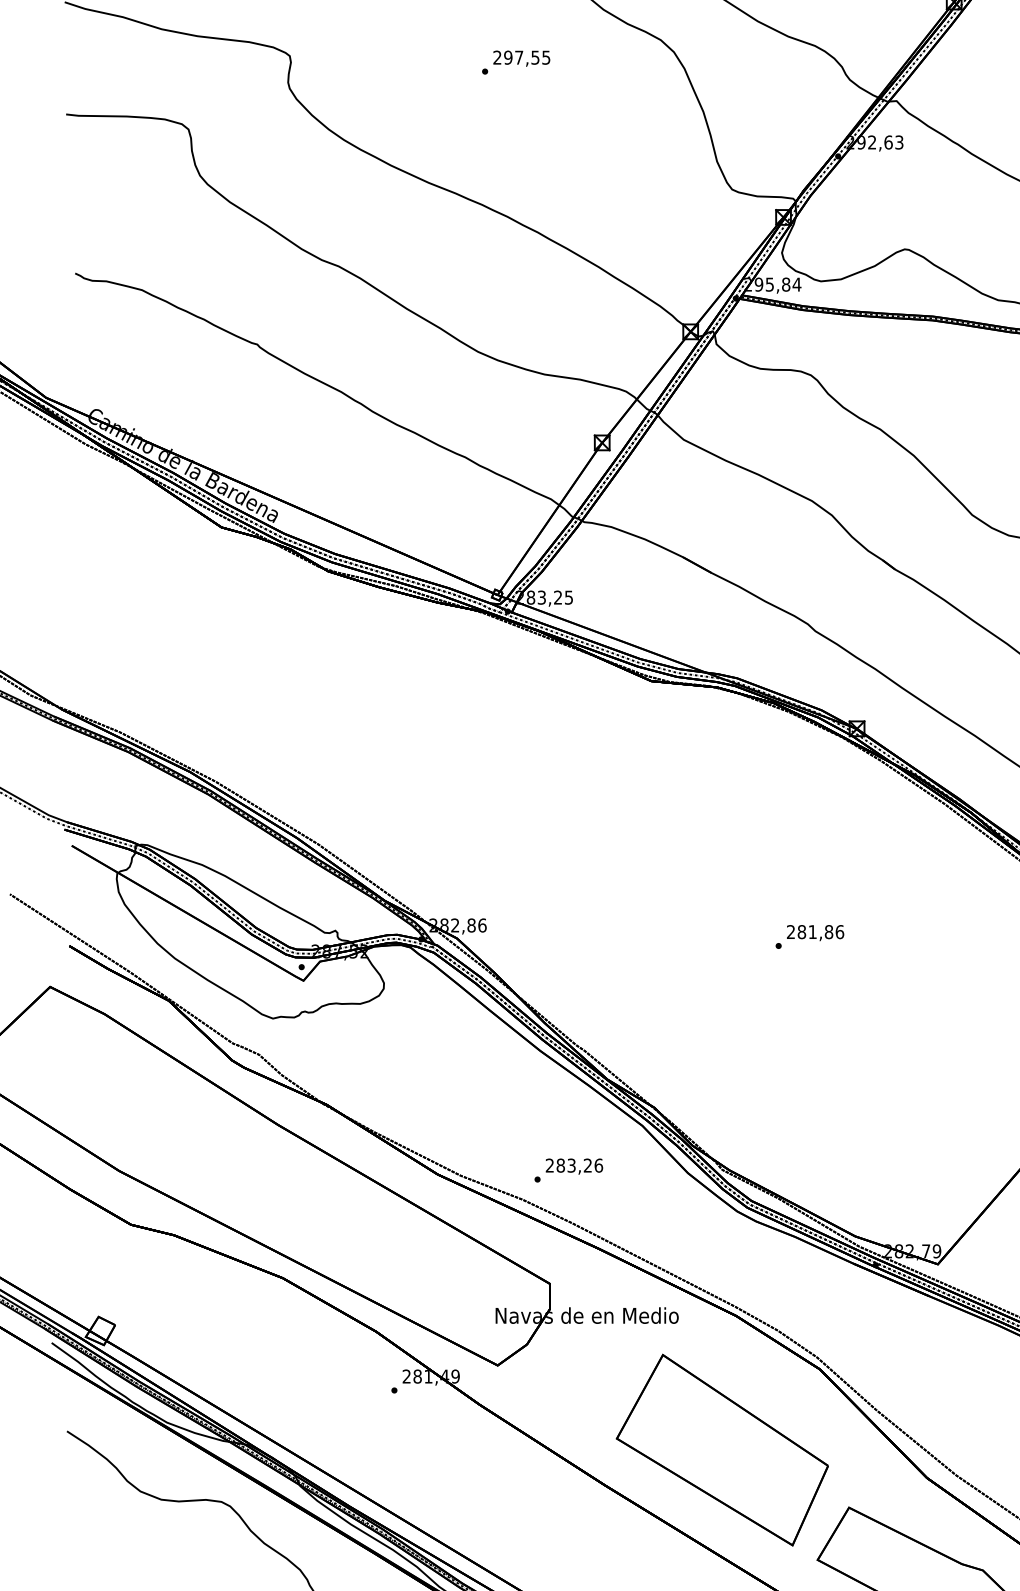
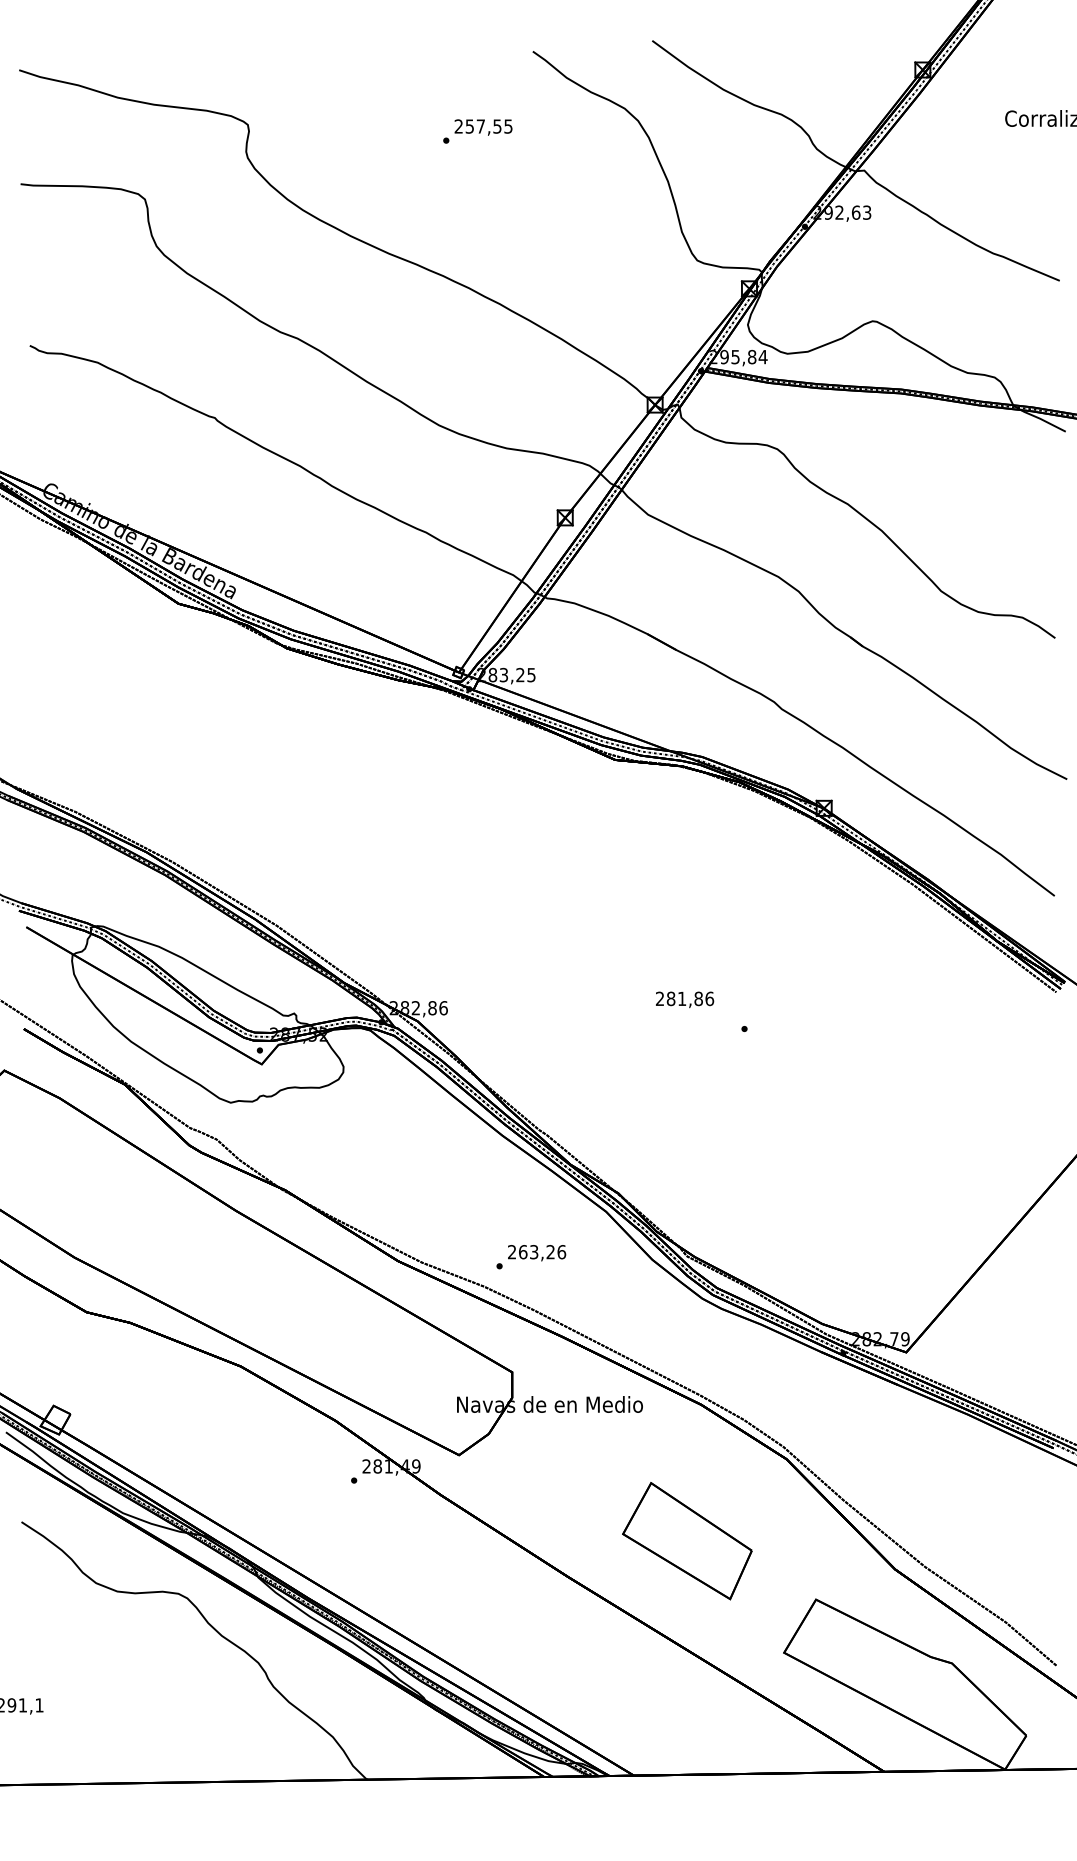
text: (507, 57) -> (469, 126), 297,55 -> 257,55
text: (816, 932) -> (685, 999), moved
text: (561, 1165) -> (523, 1252), 283,26 -> 263,26
part: (722, 1449) -> (687, 1540), size x0.6

